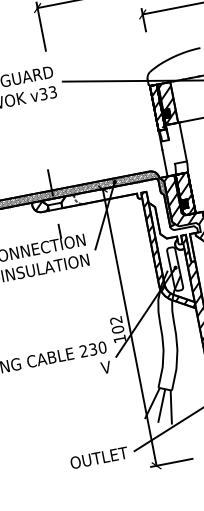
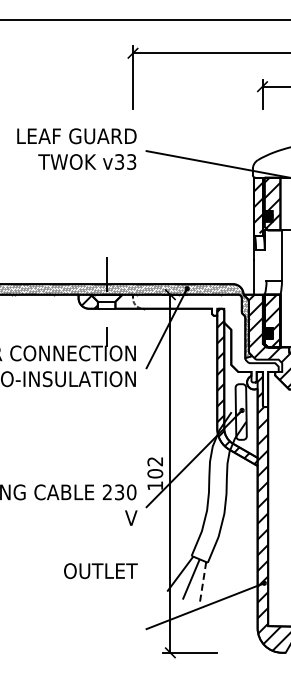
line: (170, 407) -> (202, 583), solid -> dashed
text: (98, 457) -> (100, 570), moved

